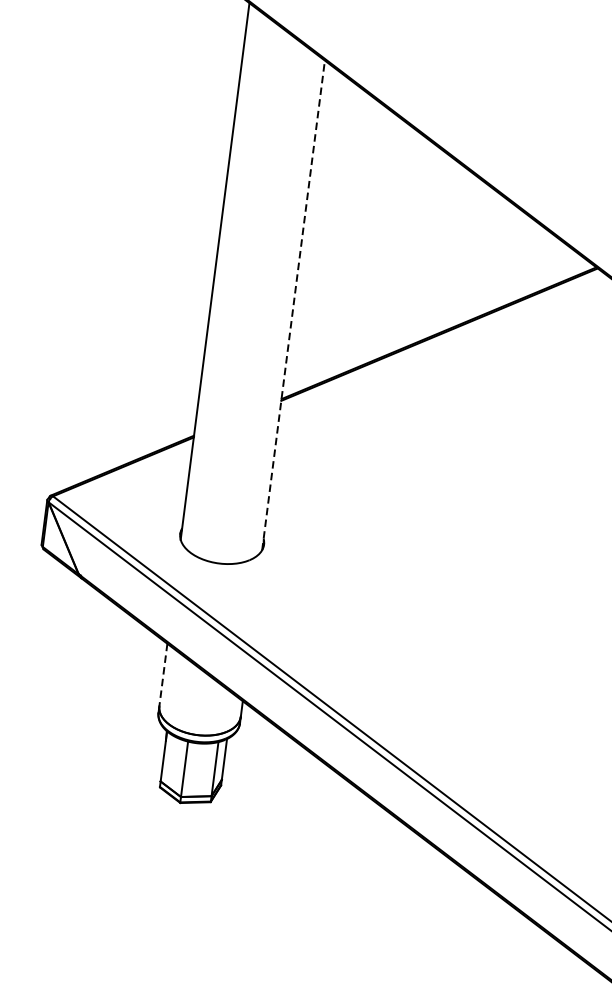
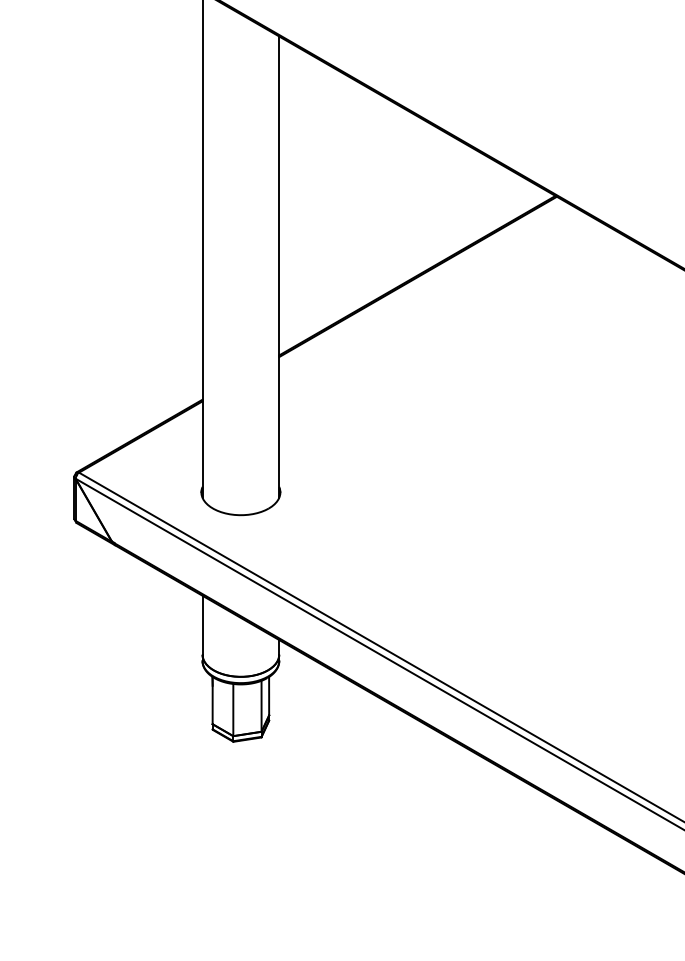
line: (293, 305) -> (279, 267), dashed -> solid
line: (163, 675) -> (202, 625), dashed -> solid

